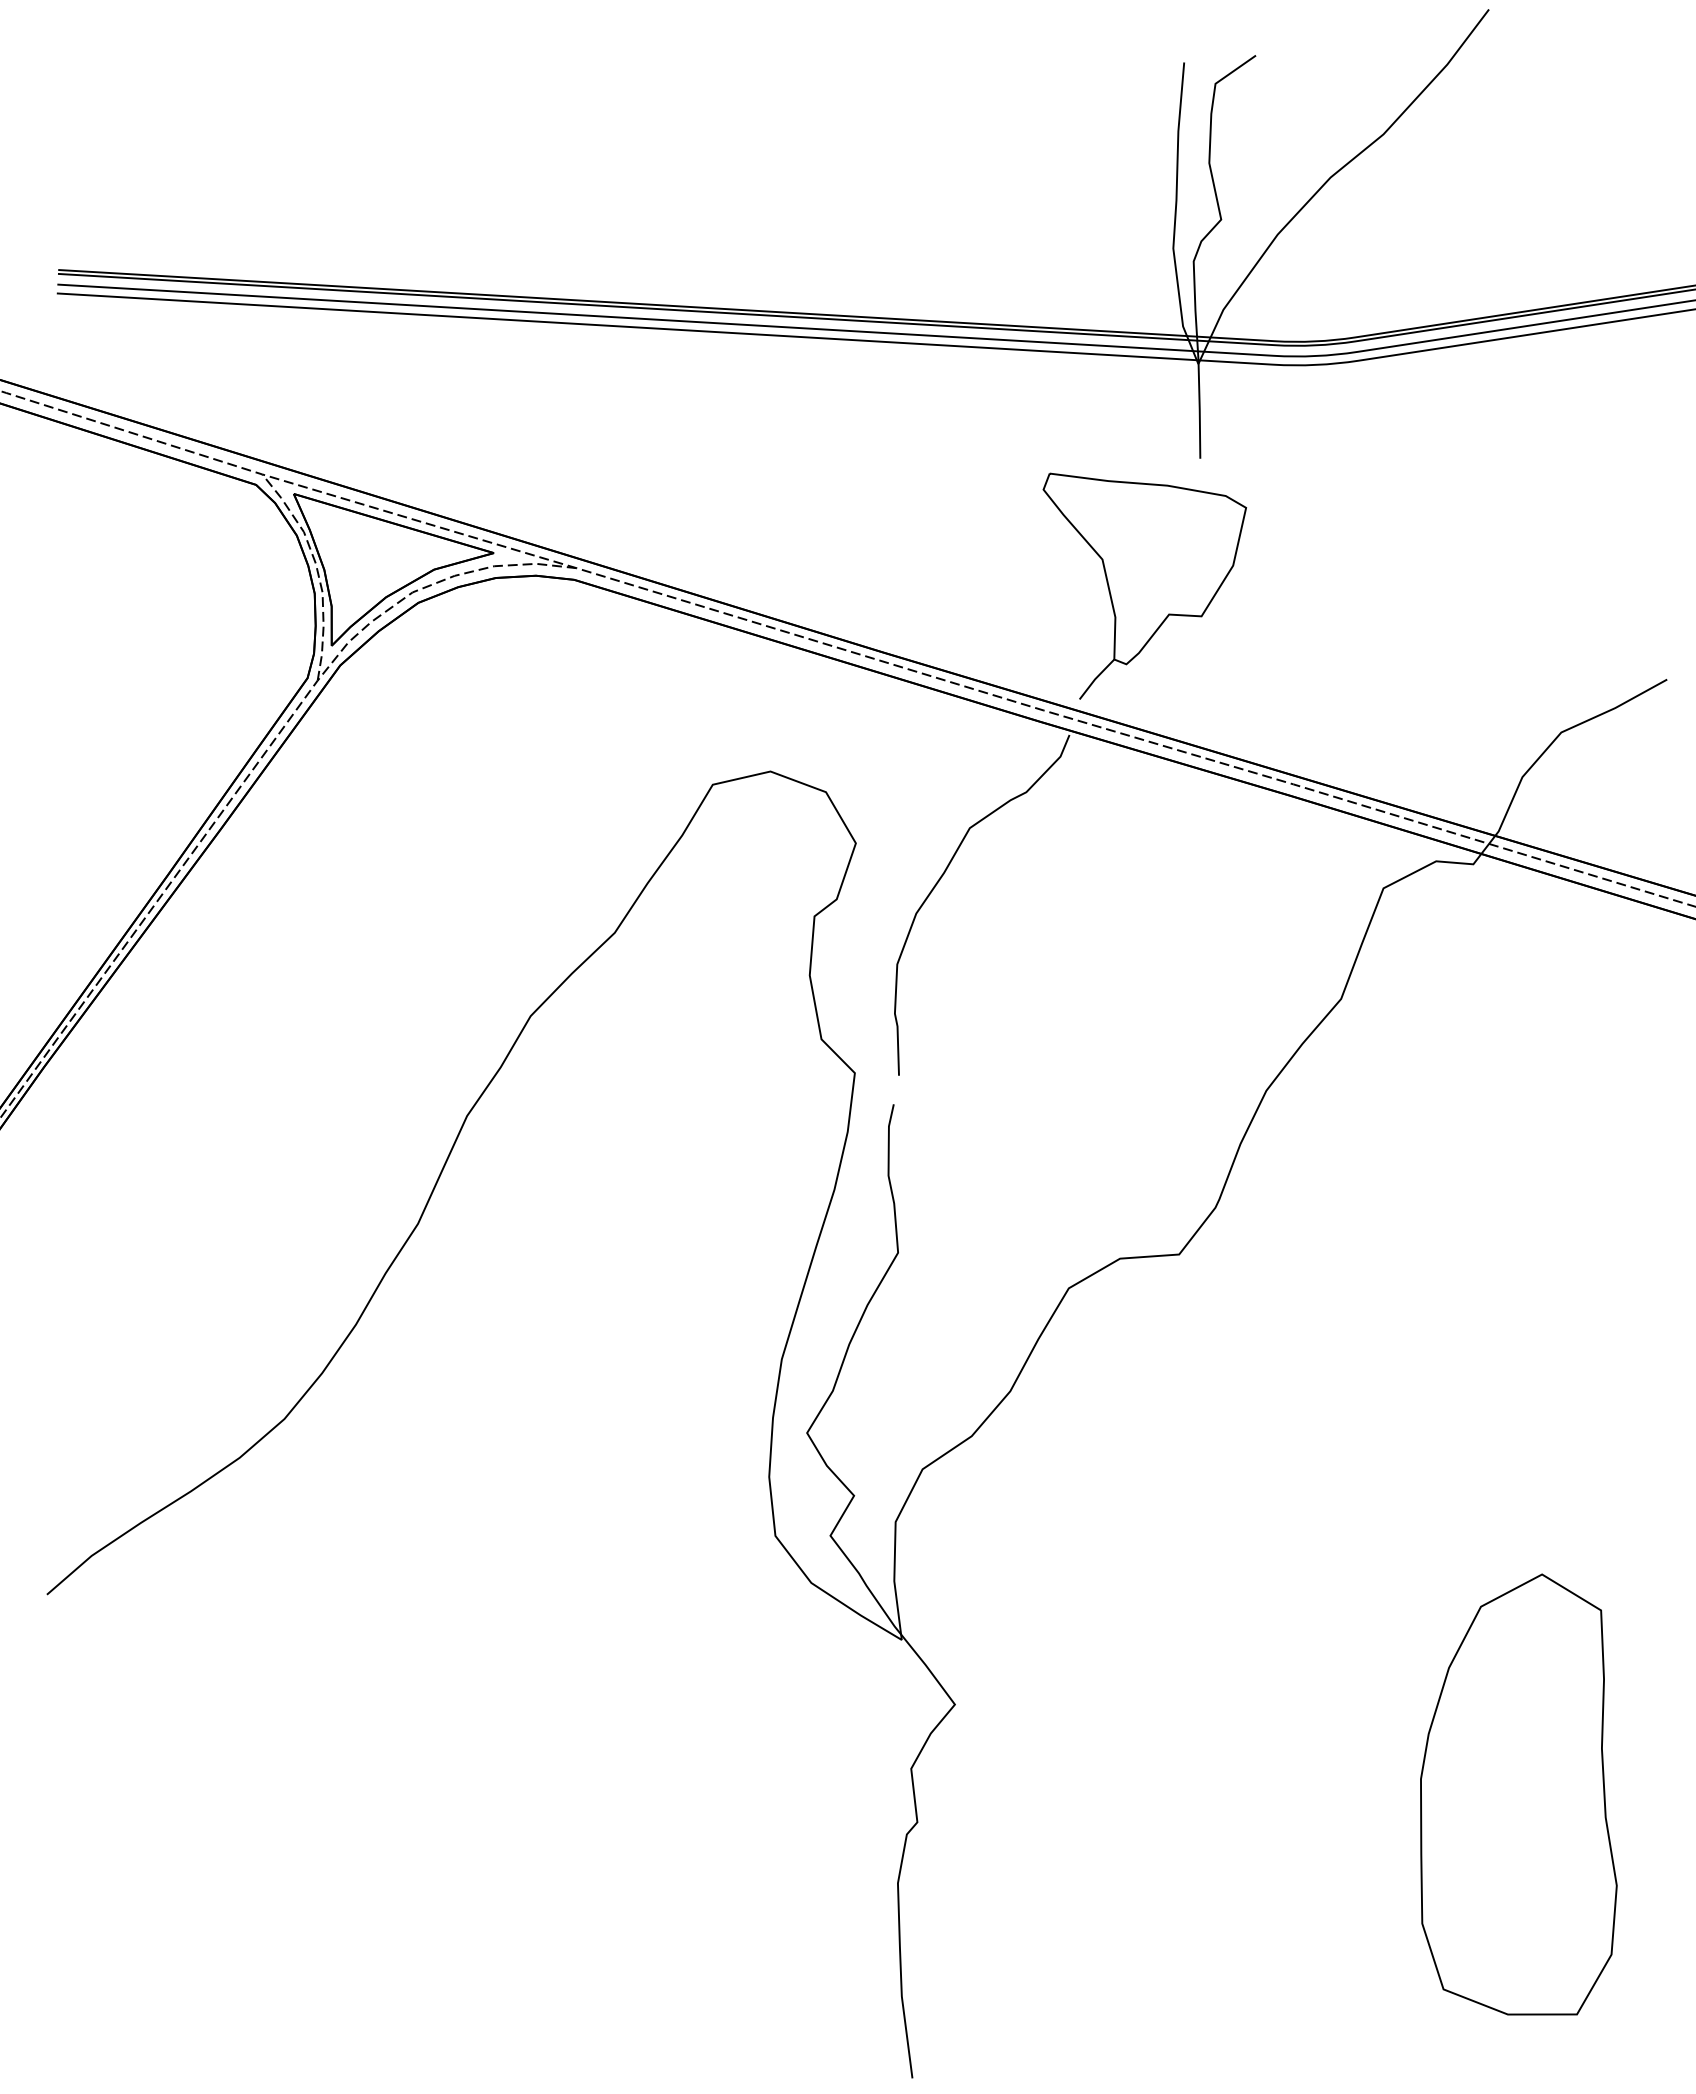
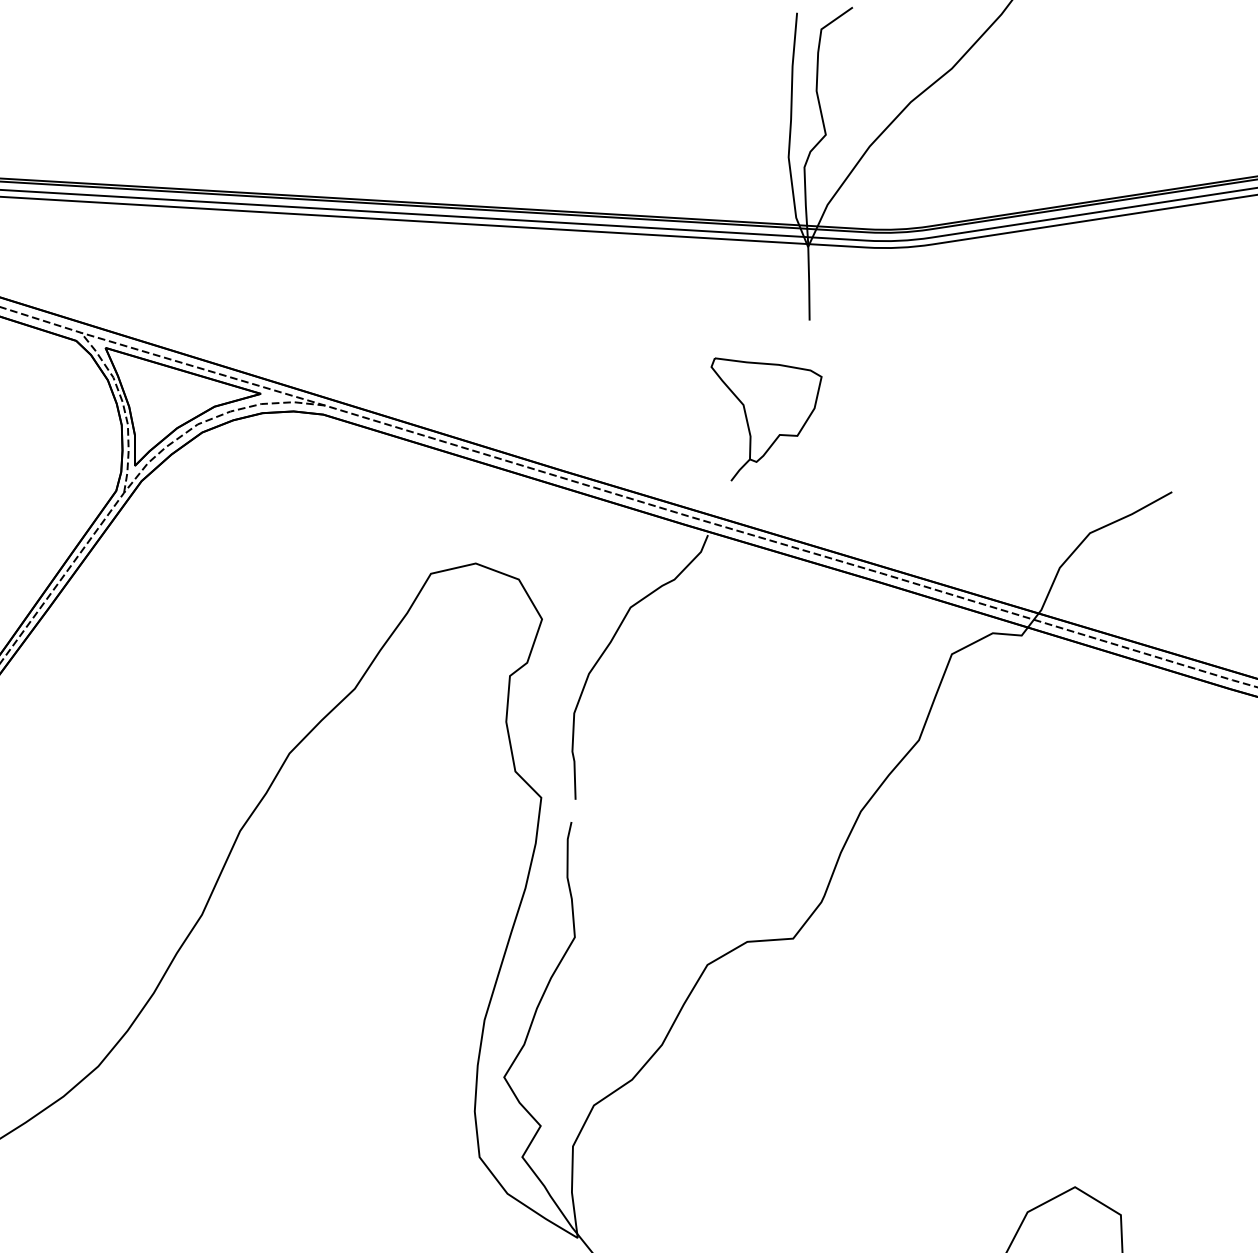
part: (1144, 585) -> (766, 419), size x0.7

